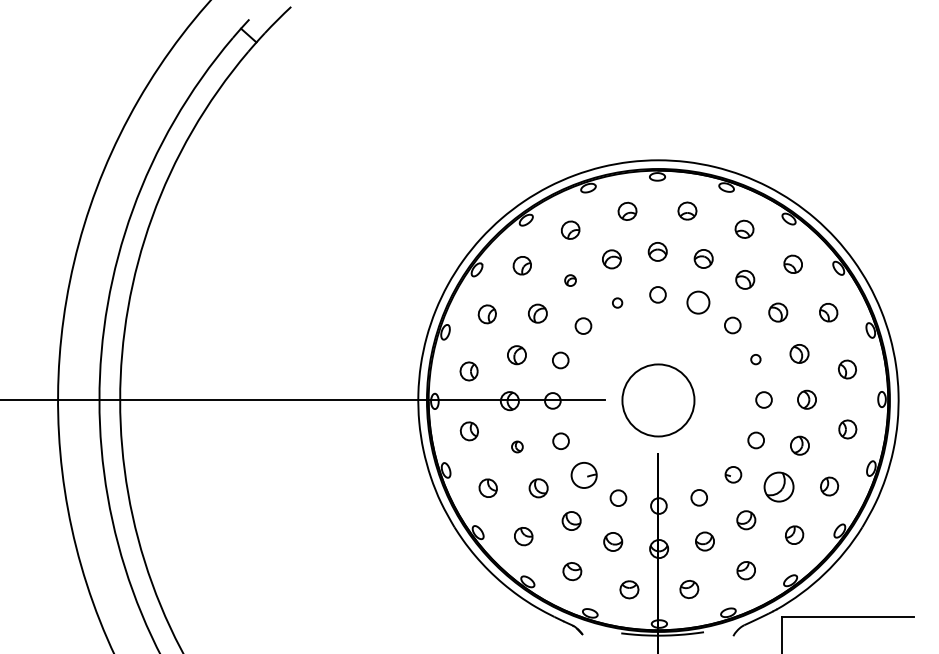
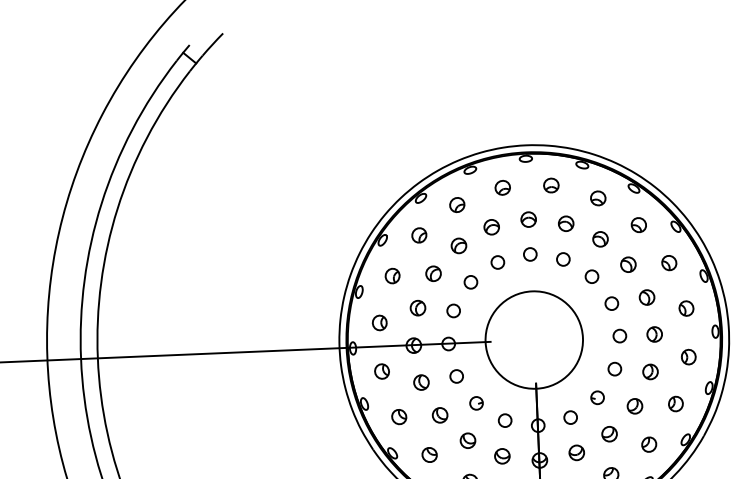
part: (570, 280) -> (458, 245), size x1.67
circle: (617, 302) -> (497, 262), size x1.67
circle: (698, 302) -> (563, 259), size x0.71
circle: (755, 359) -> (611, 303), size x1.67
circle: (658, 400) -> (534, 340), size x1.67
part: (517, 446) -> (421, 382), size x1.67
part: (583, 475) -> (476, 403), size x0.62
part: (778, 487) -> (634, 406), size x0.62

